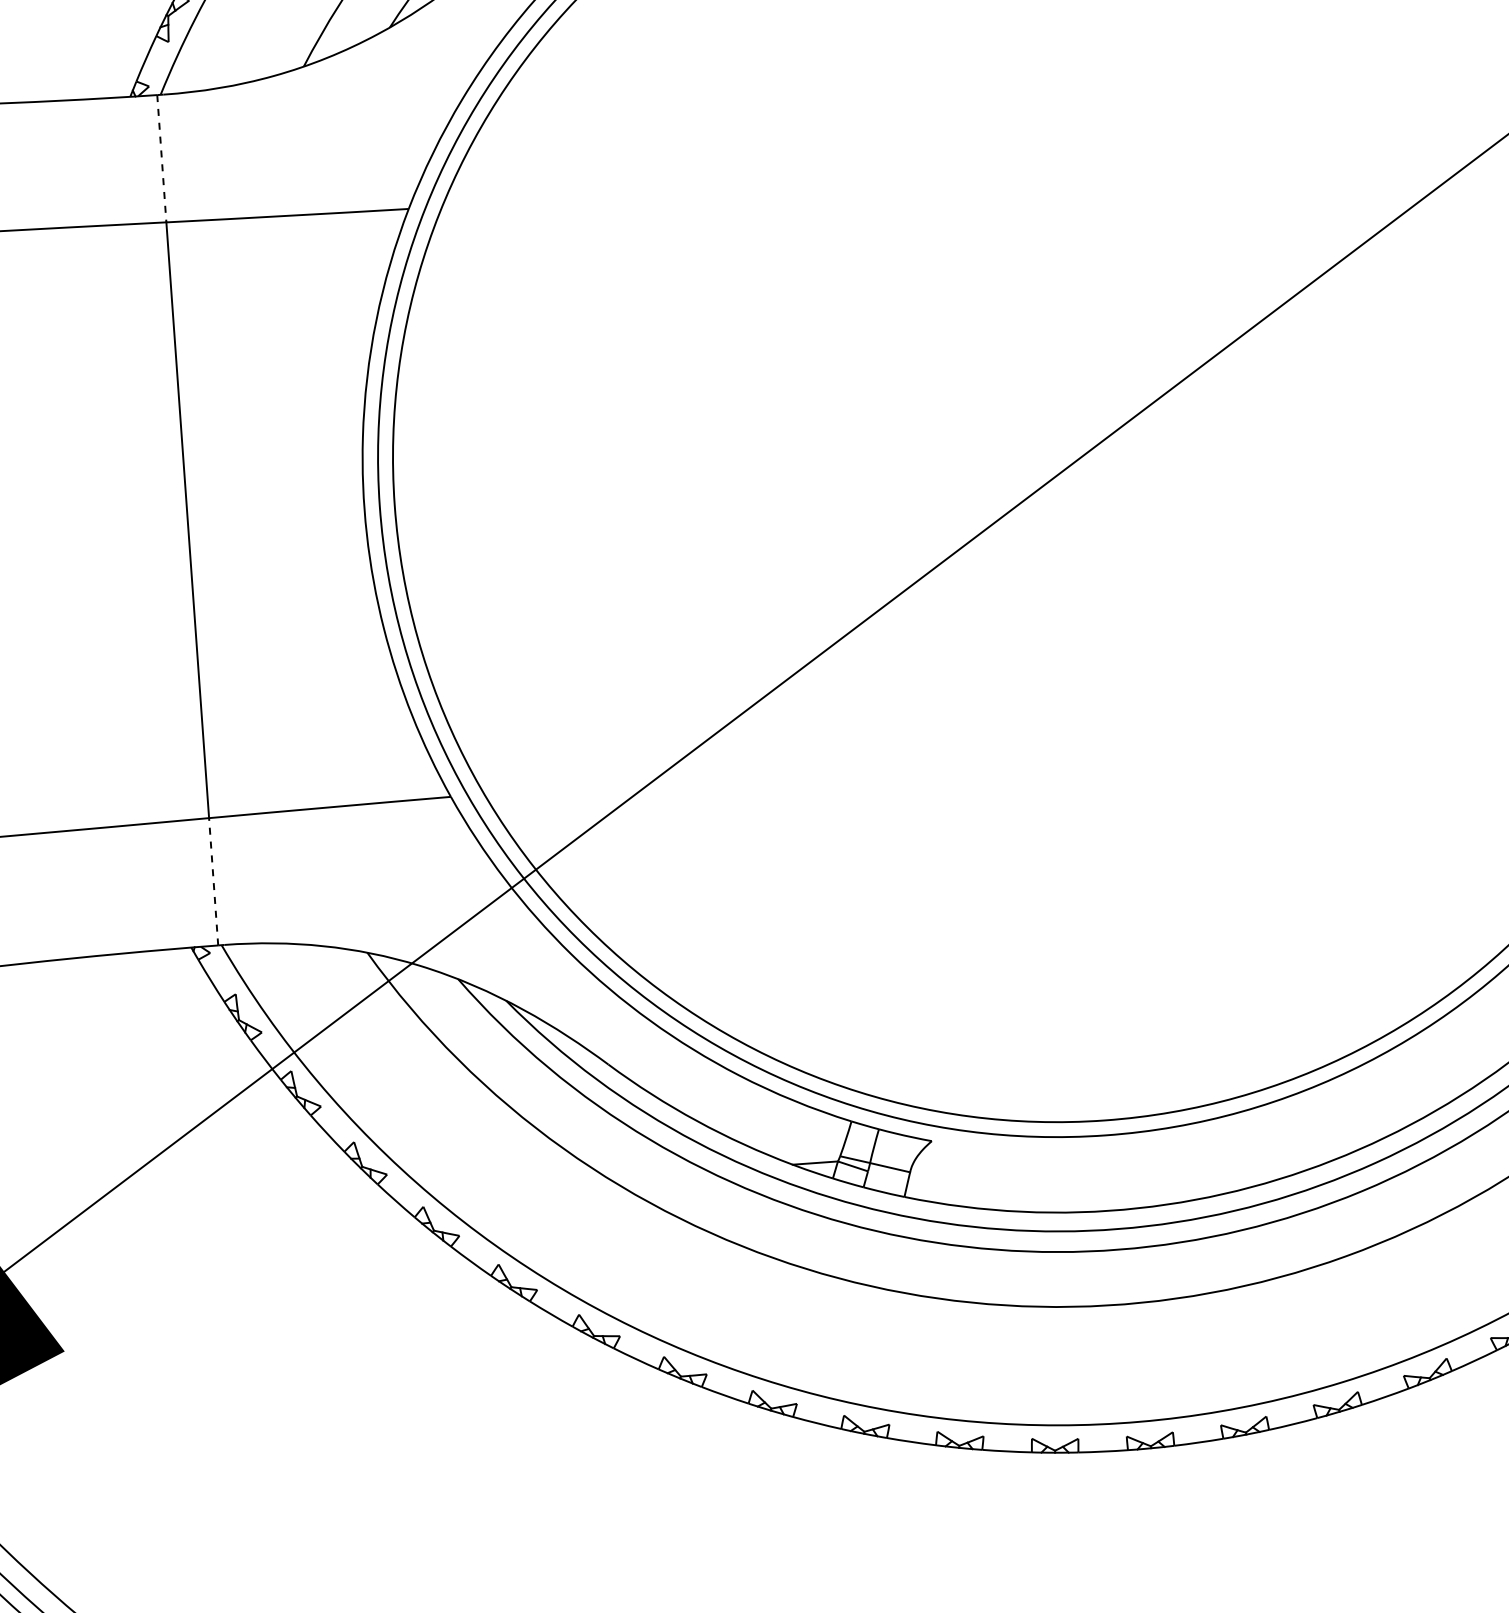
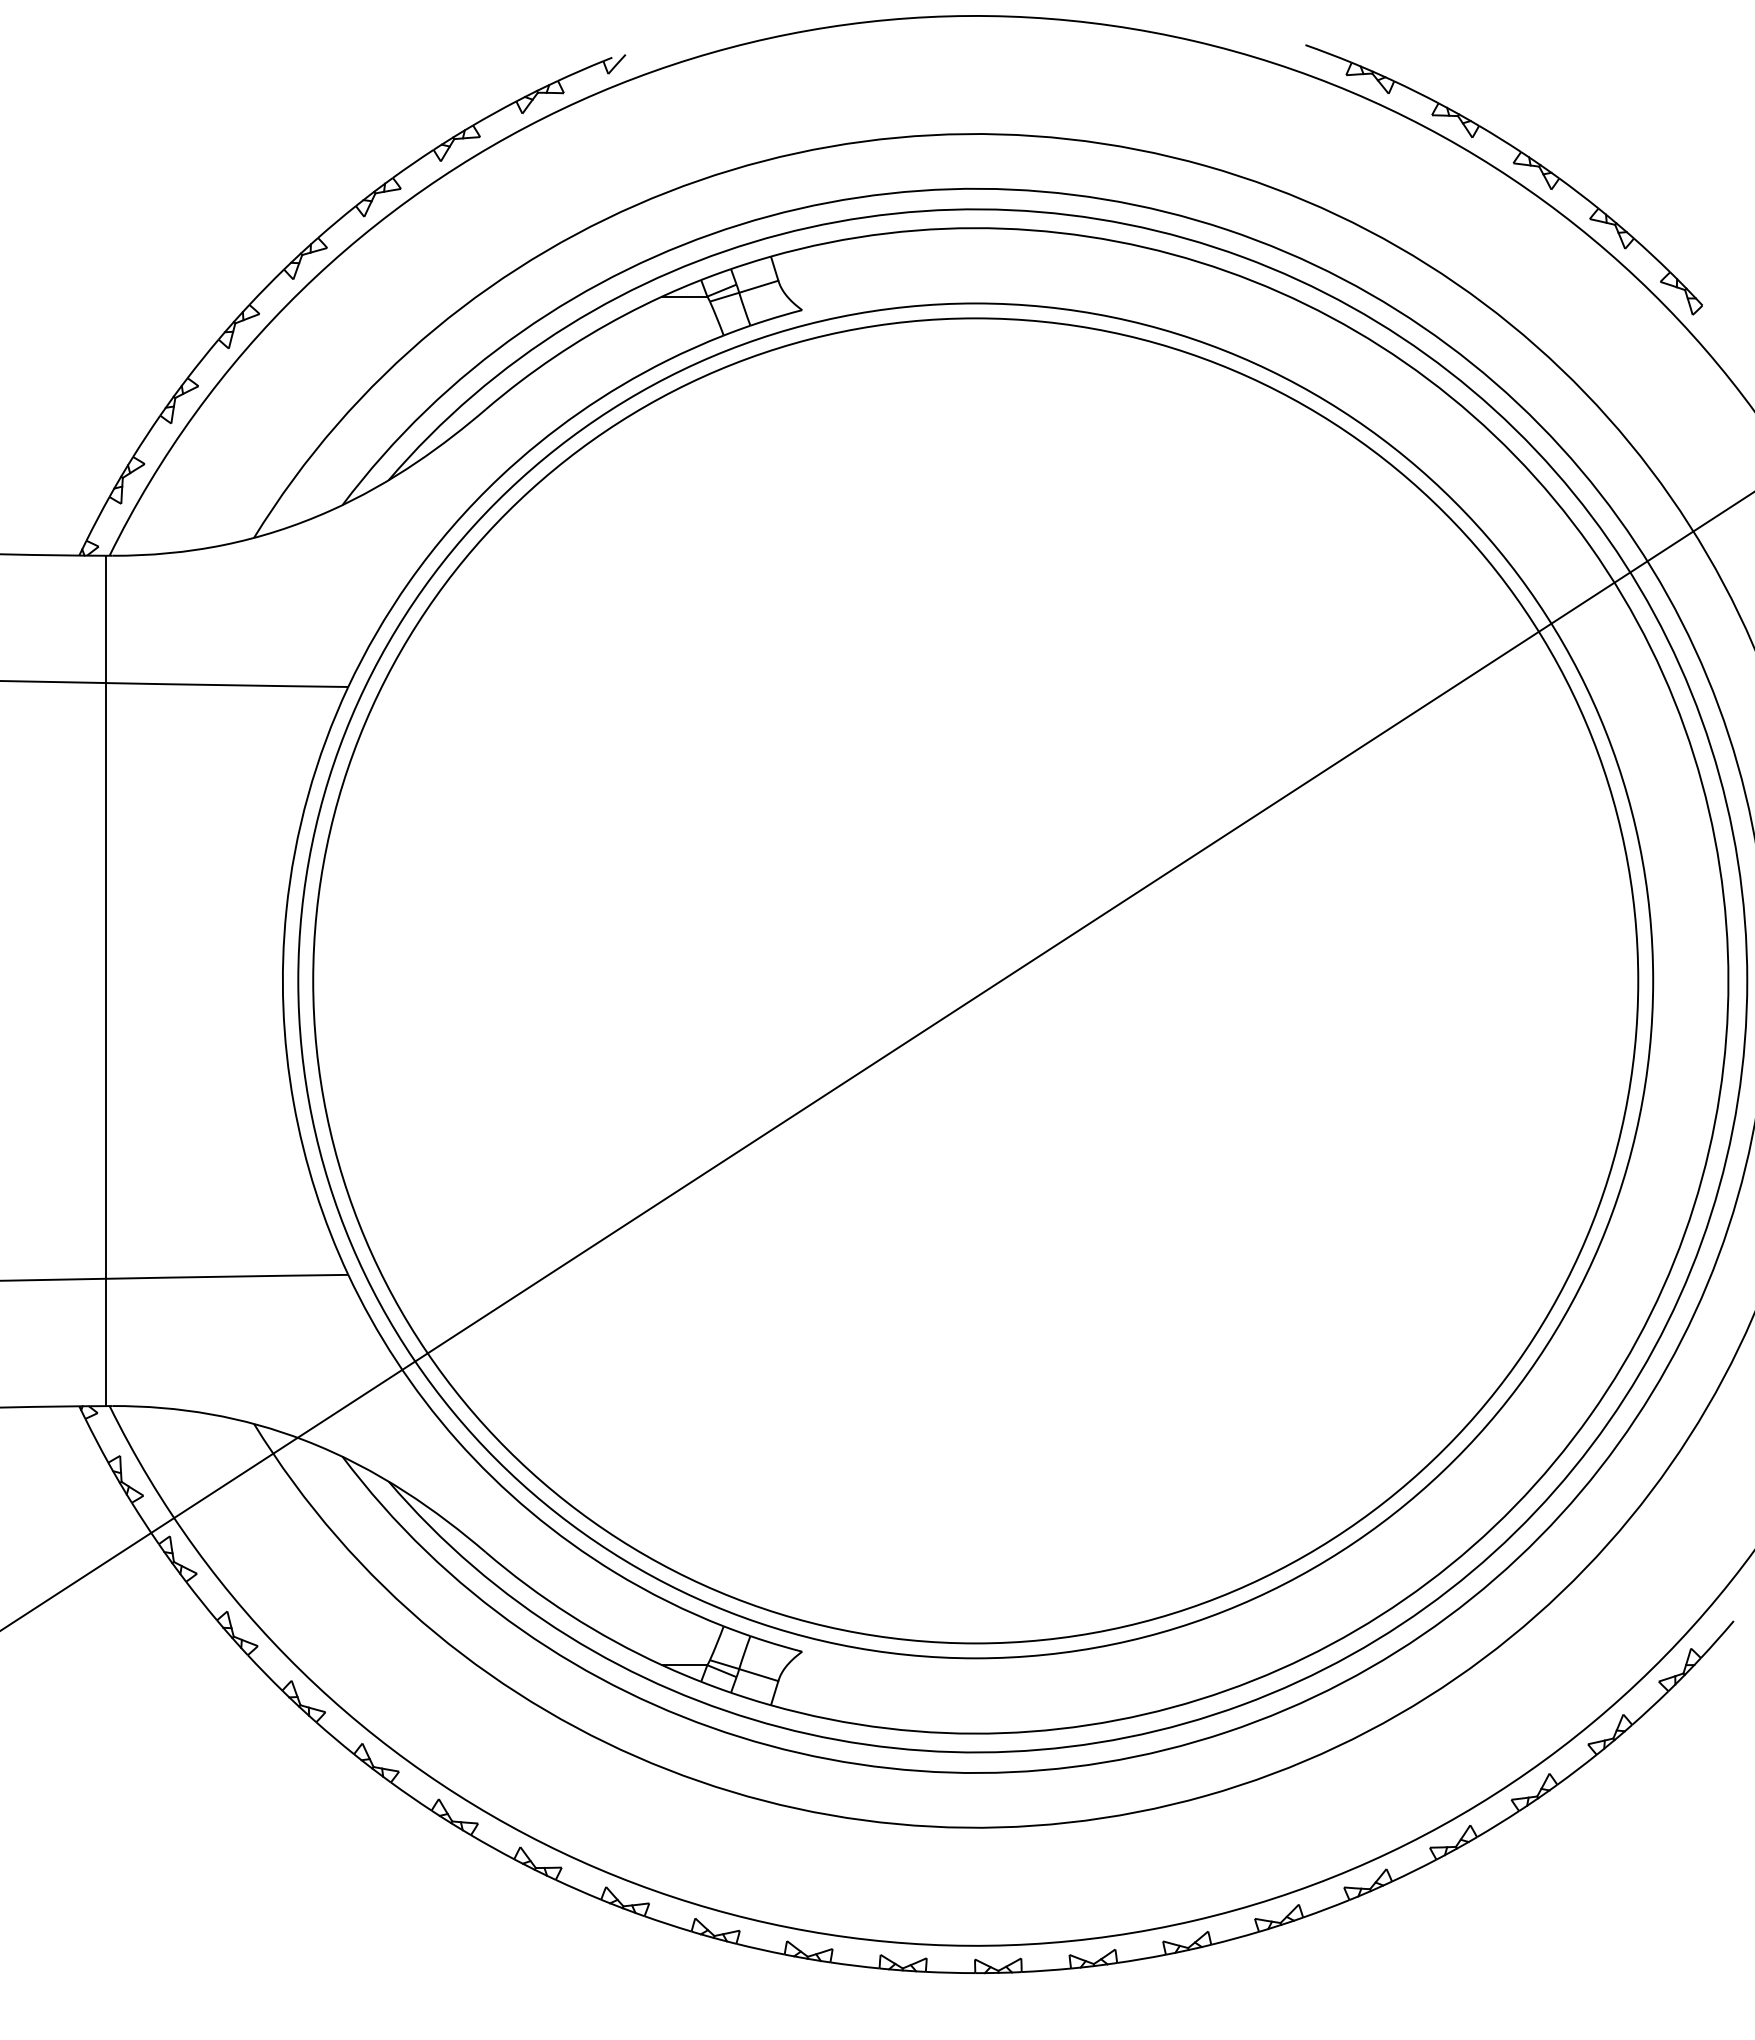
line: (162, 158) -> (106, 619), dashed -> solid
line: (213, 881) -> (106, 1342), dashed -> solid

